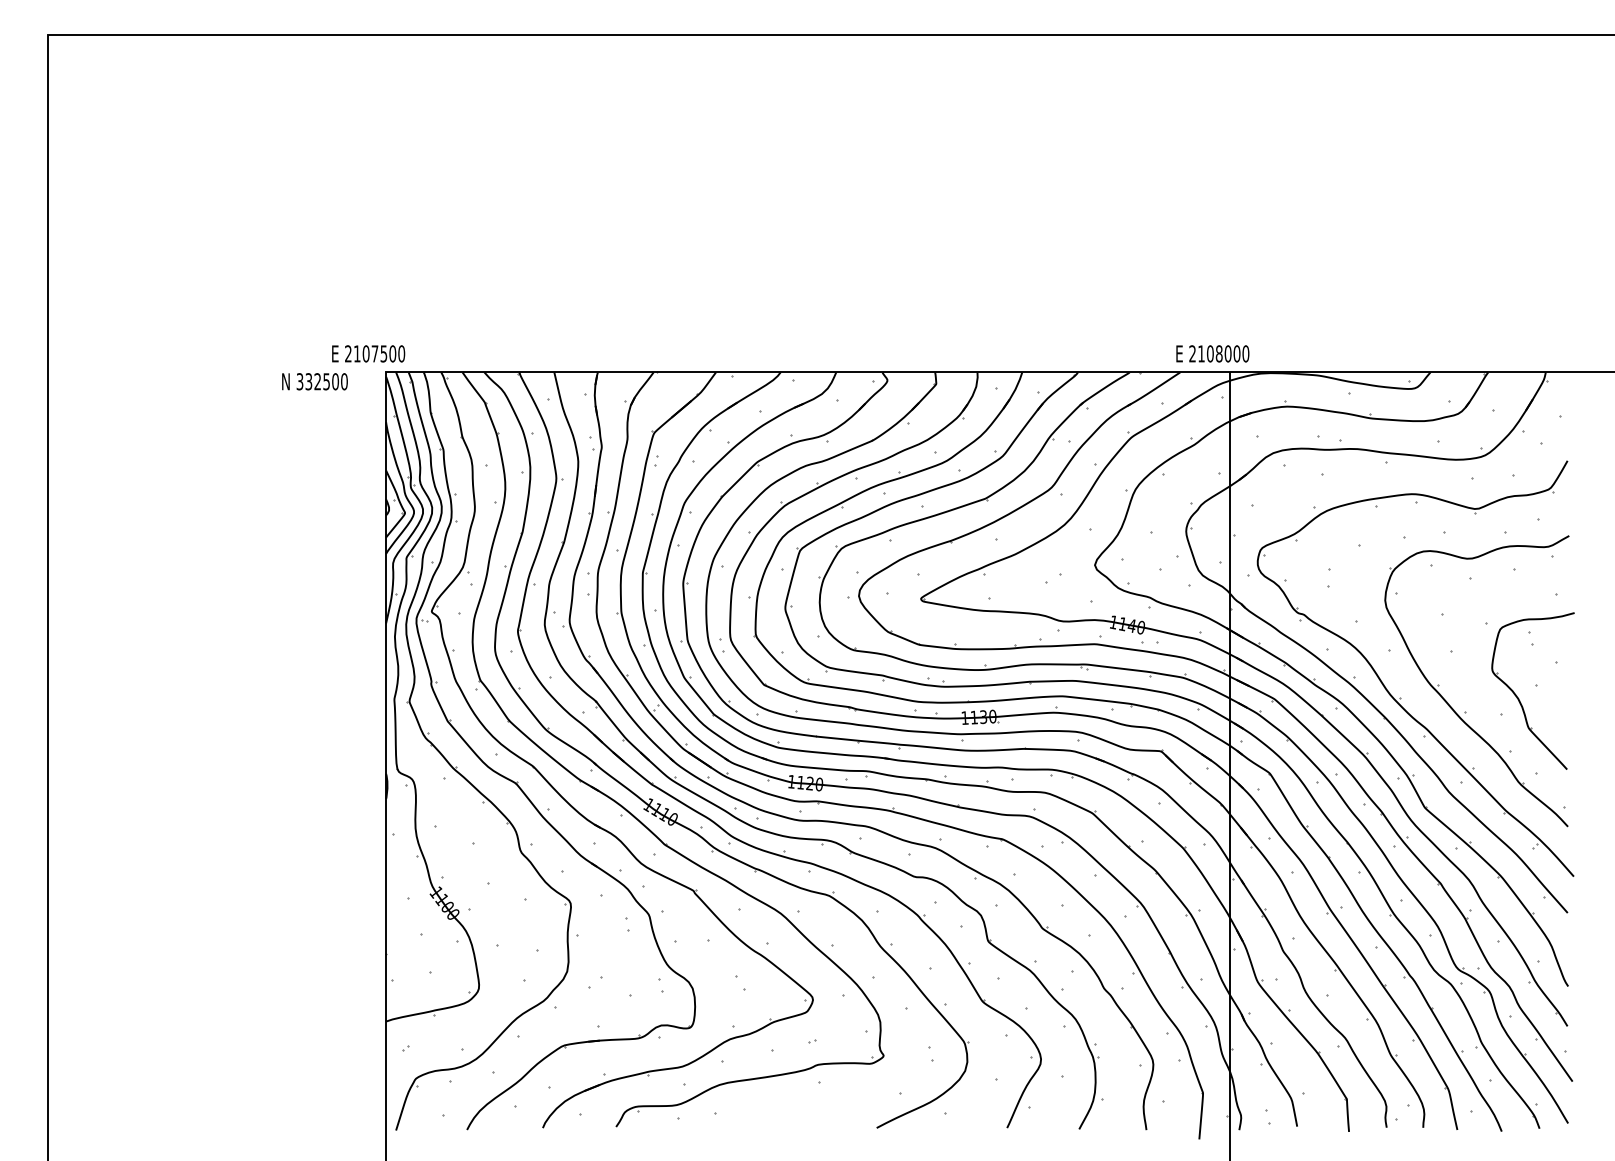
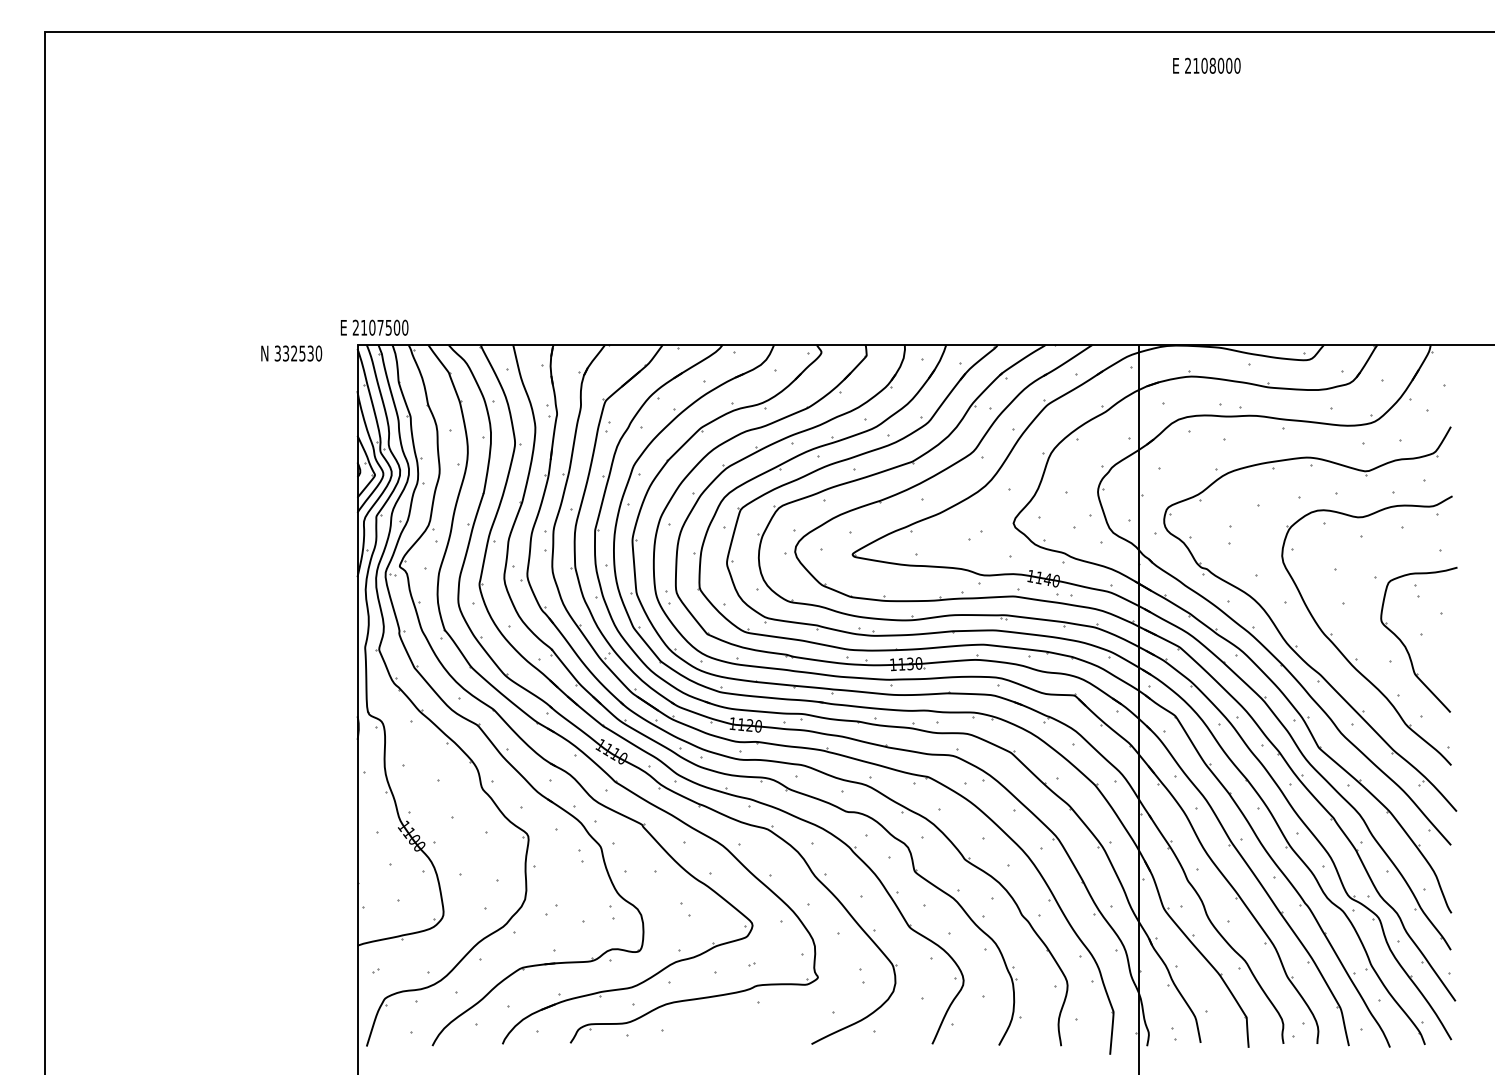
text: (368, 353) -> (374, 327), moved
text: (1212, 353) -> (1206, 65), moved
text: (335, 381) -> (310, 353), 332500 -> 332530

